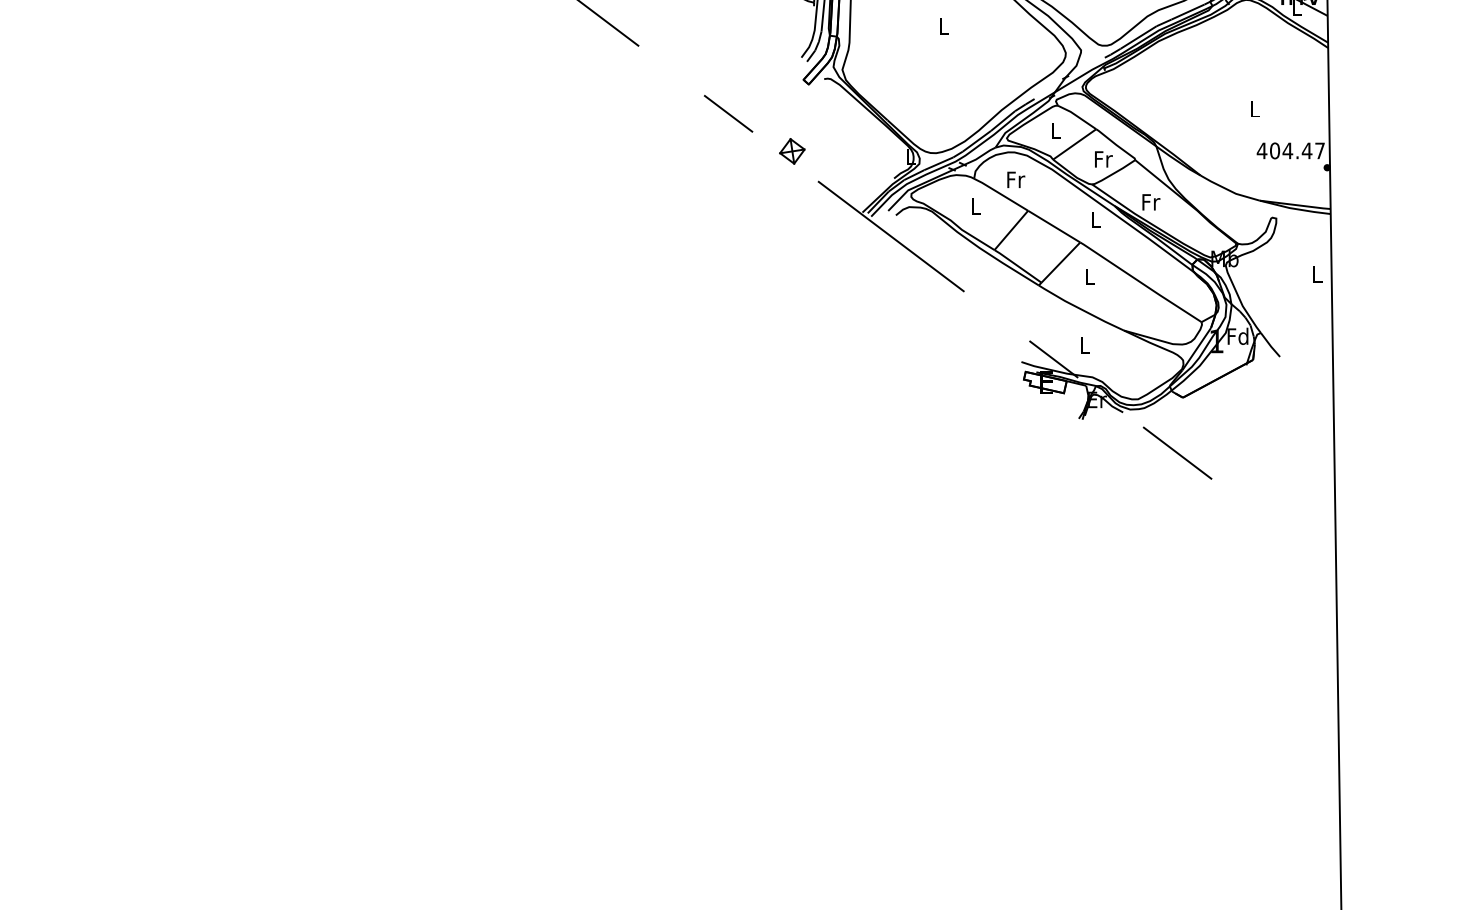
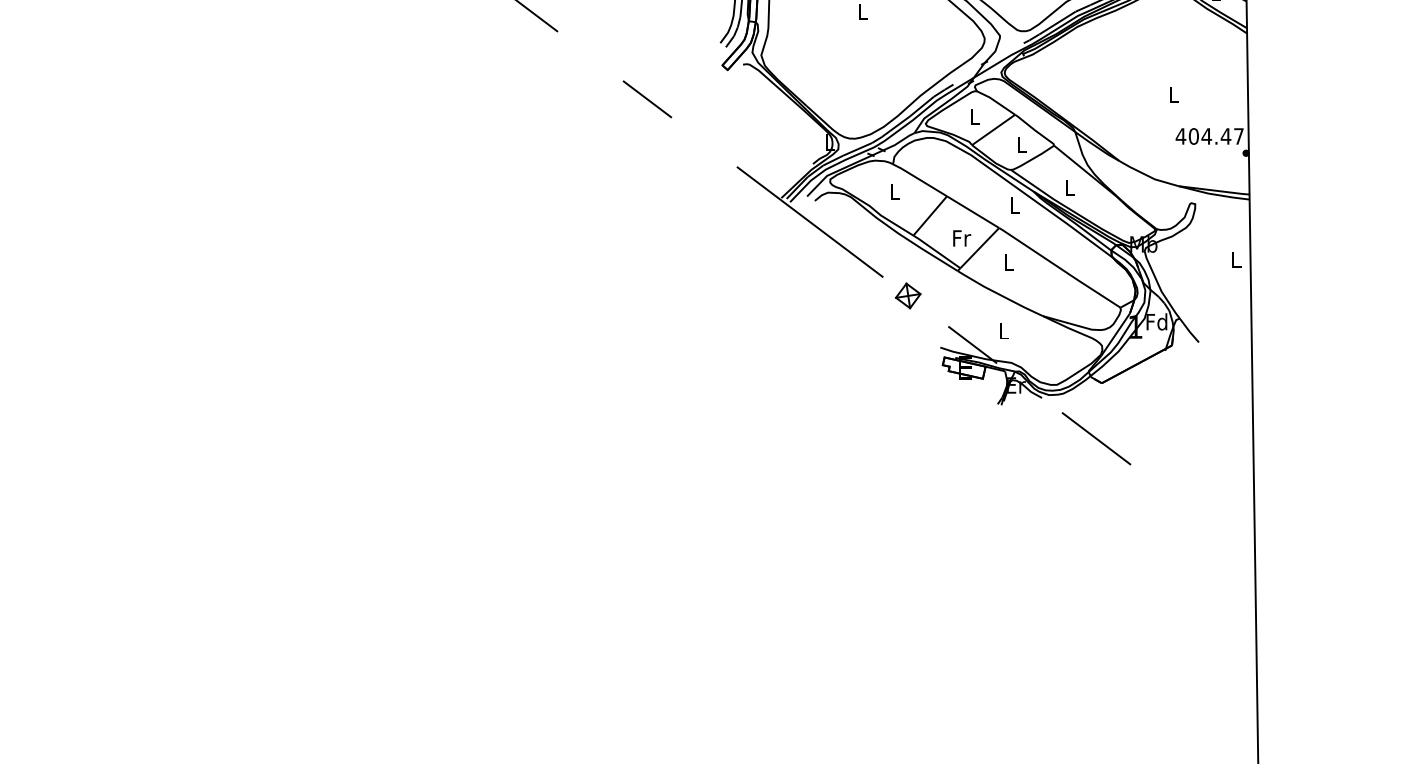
part: (792, 151) -> (908, 296), moved
text: (1103, 159) -> (1022, 145), Fr -> L
text: (1016, 179) -> (962, 238), moved
text: (1151, 202) -> (1070, 188), Fr -> L

